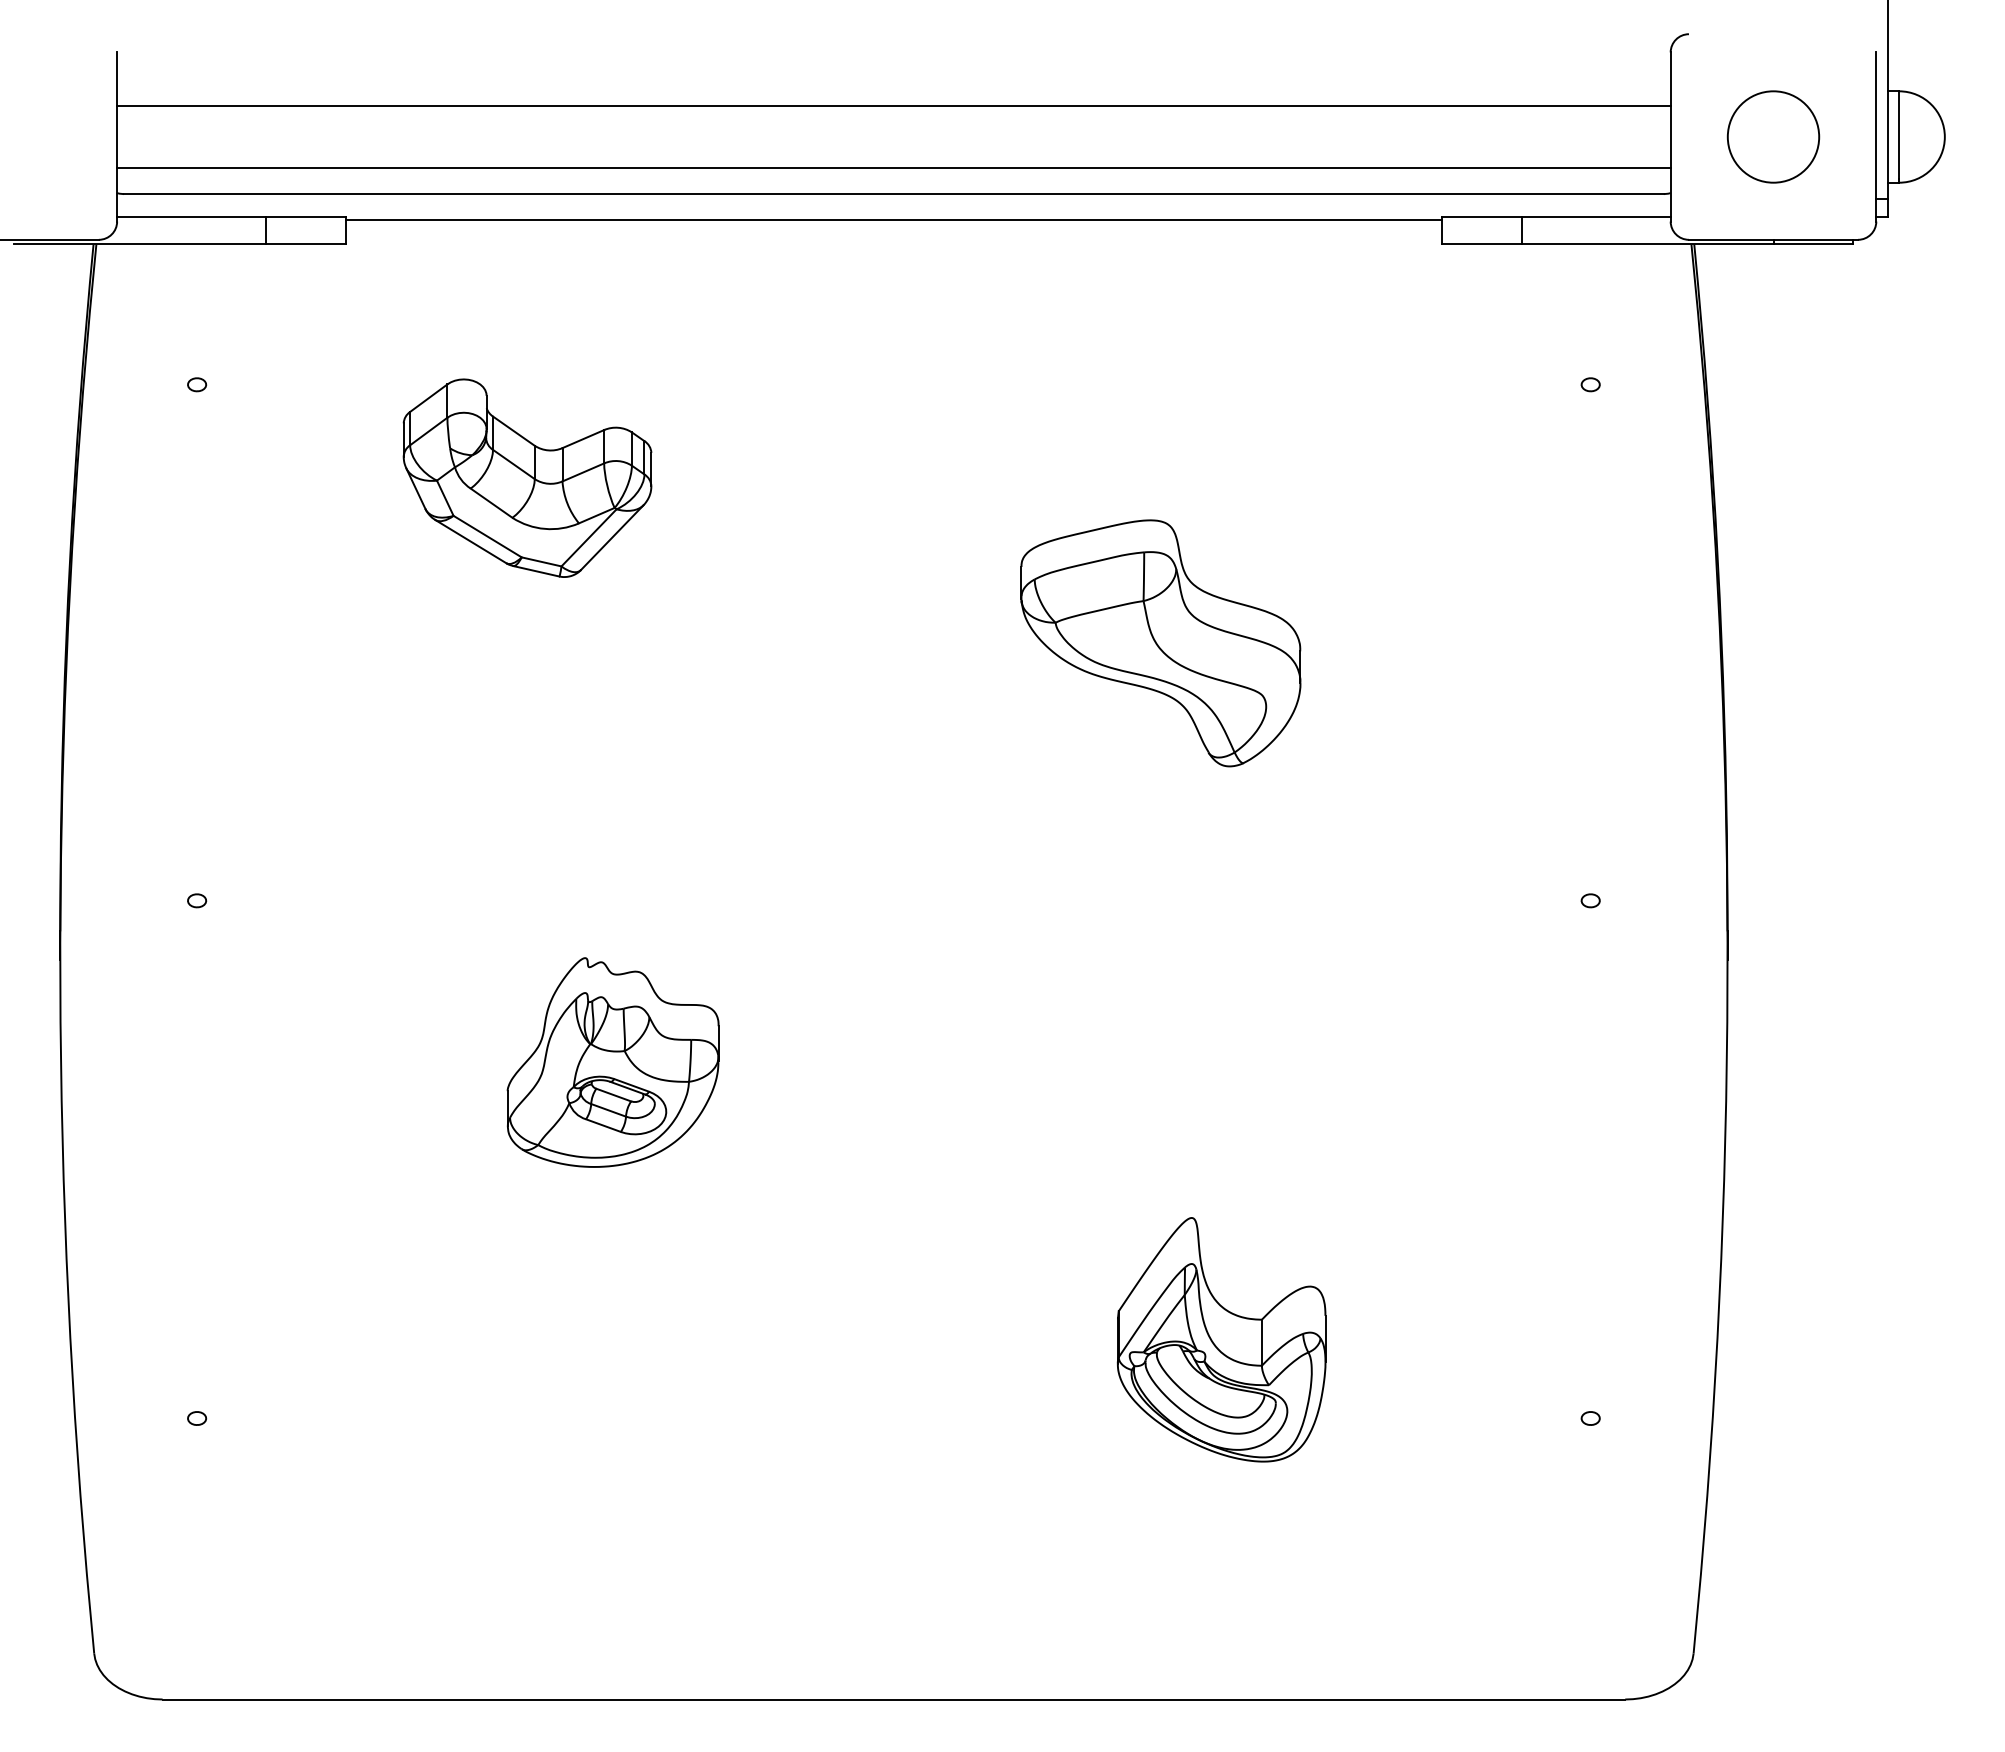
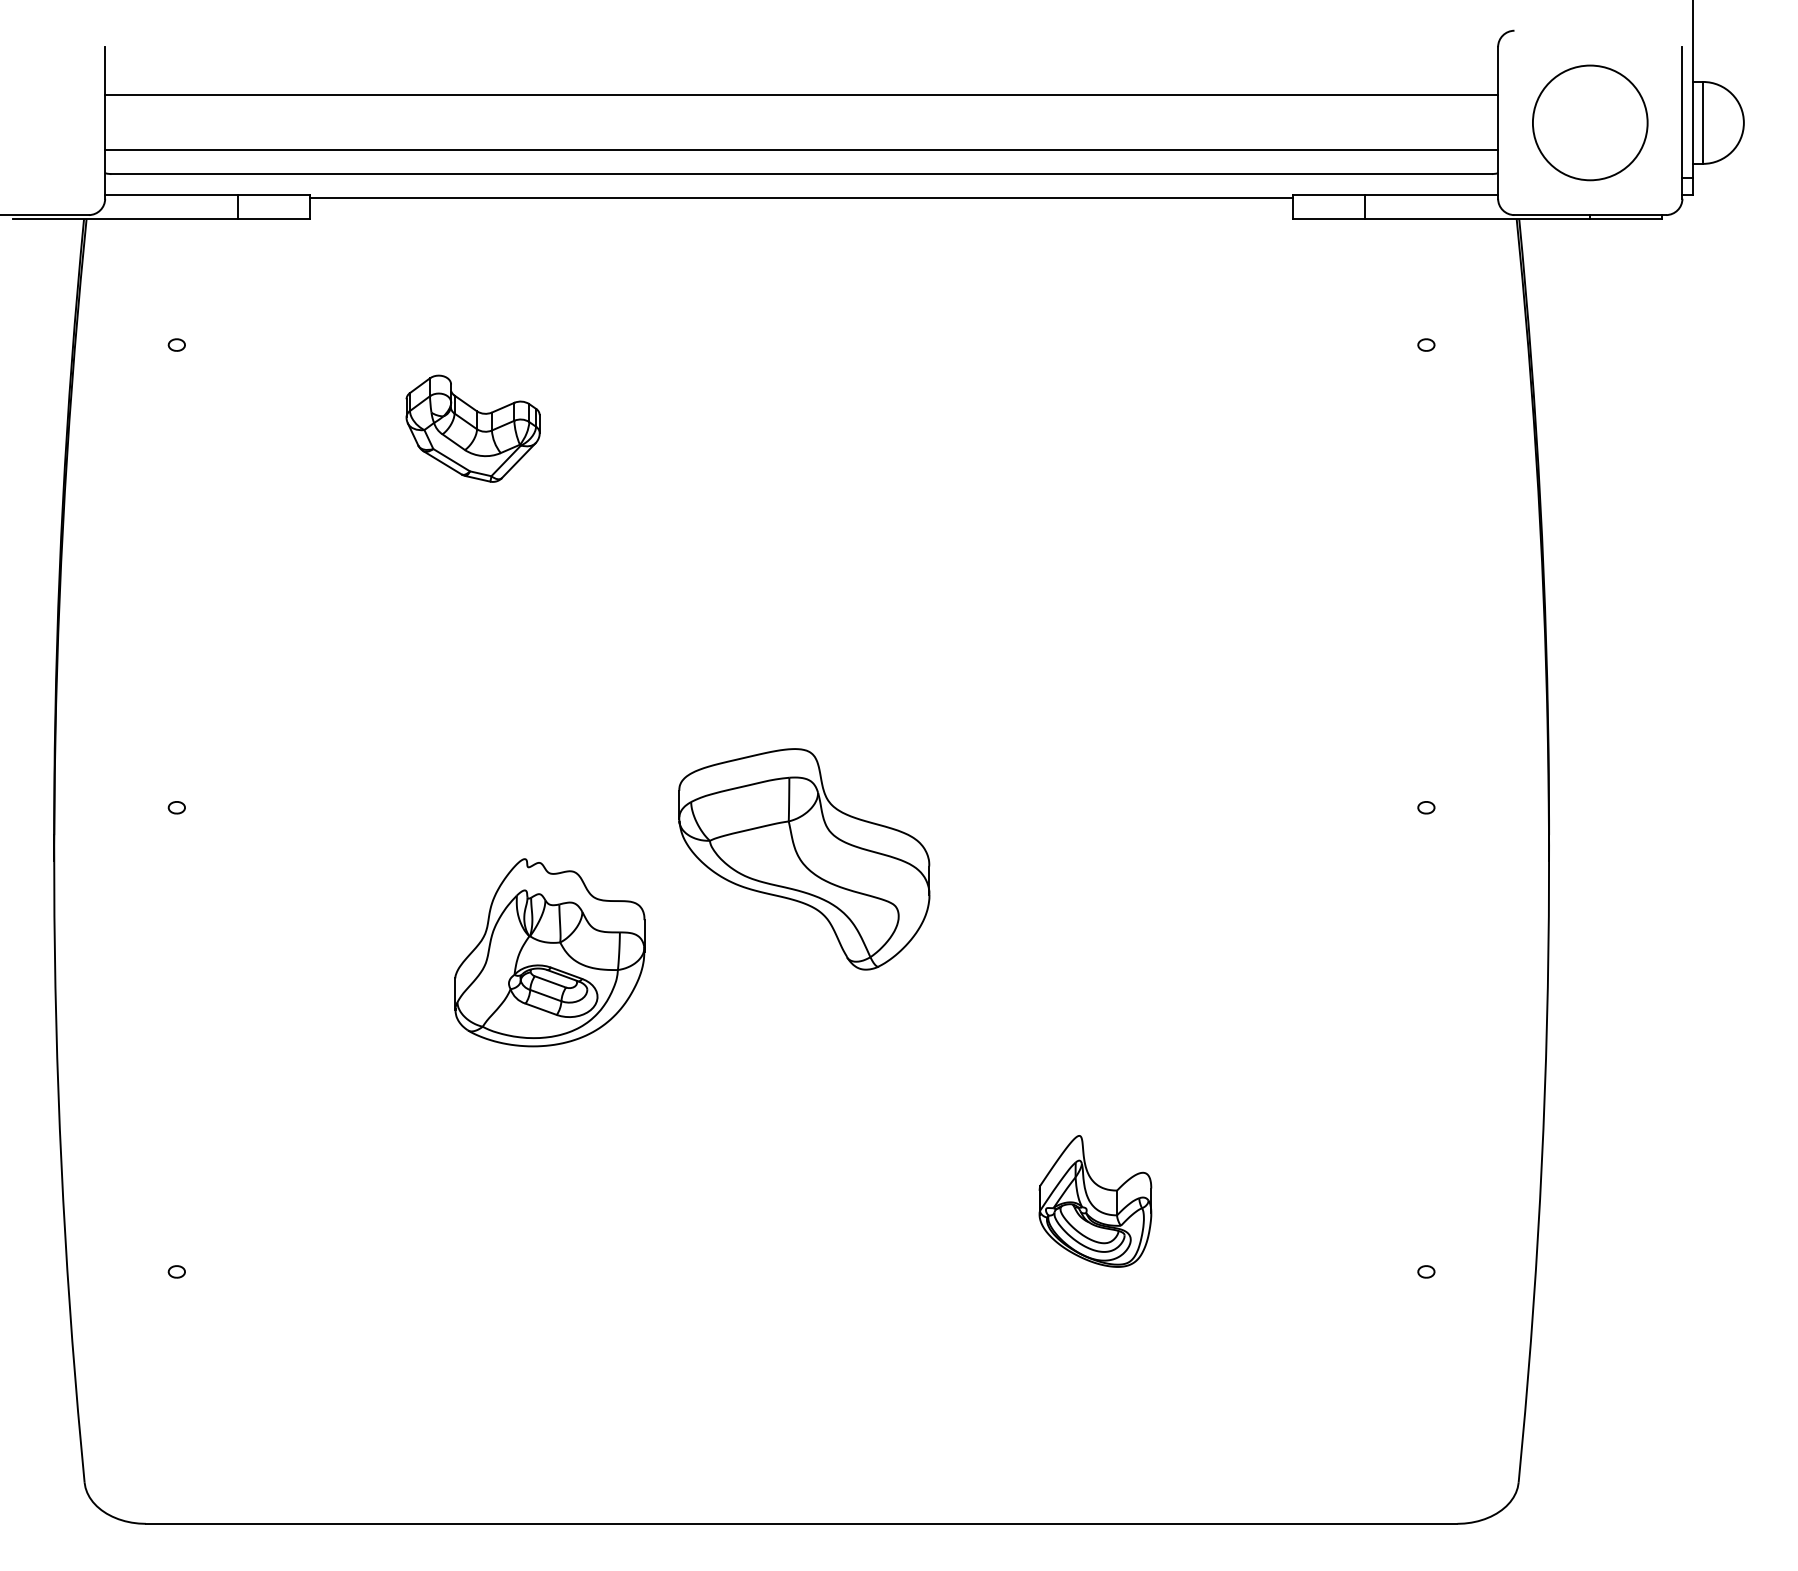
circle: (1773, 136) -> (1590, 122), size x1.4
part: (527, 477) -> (473, 428), size x0.6
part: (1160, 643) -> (803, 859), moved
part: (1221, 1339) -> (1095, 1201), size x0.6

